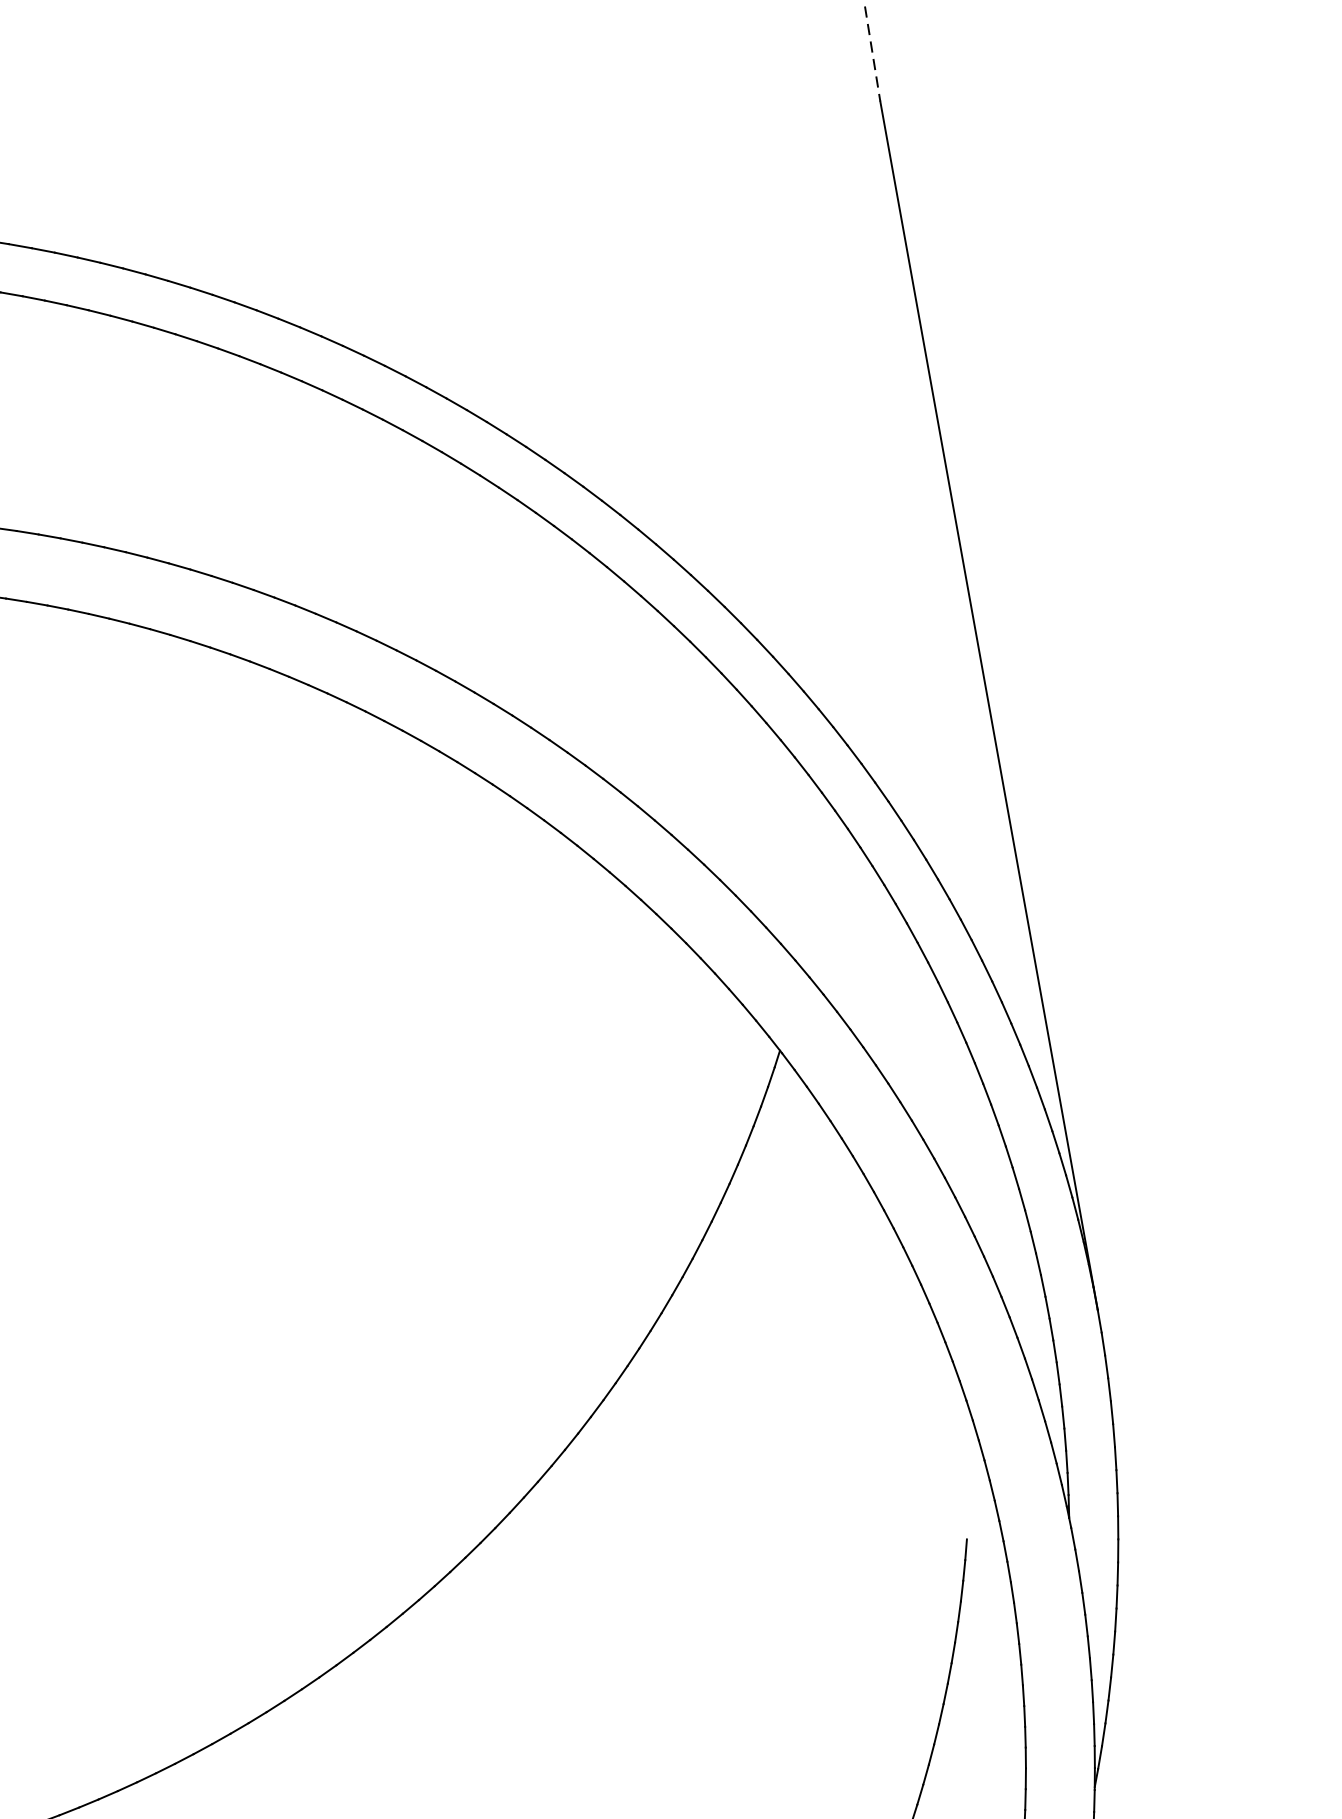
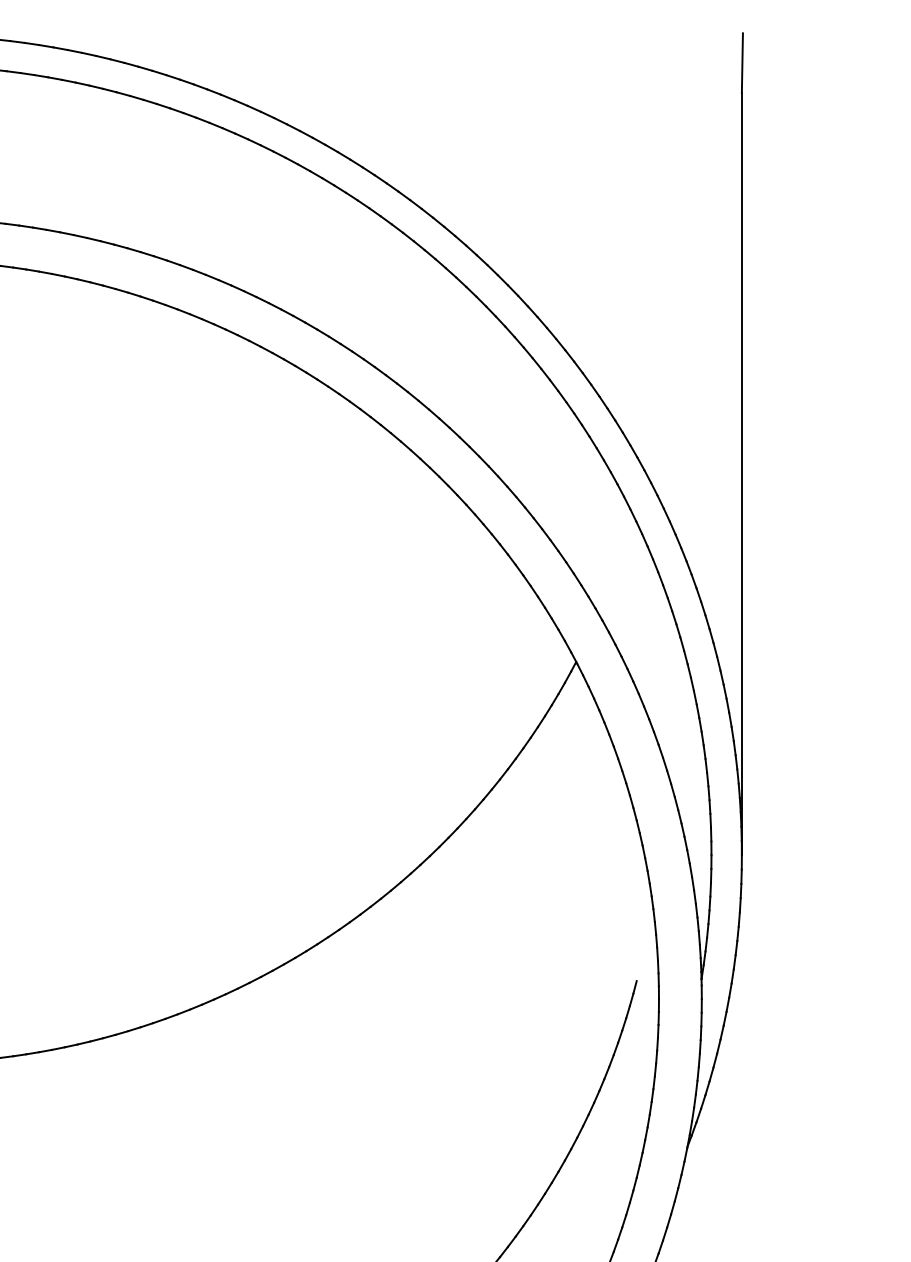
line: (872, 54) -> (742, 63), dashed -> solid

